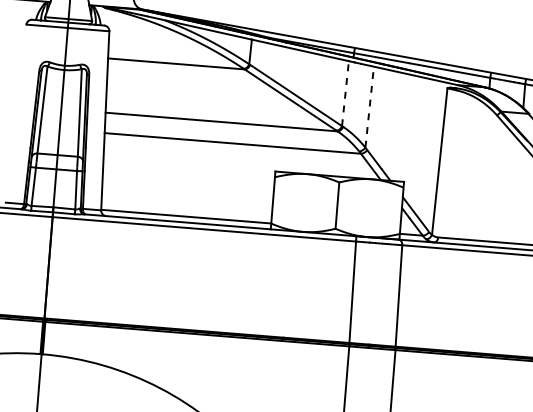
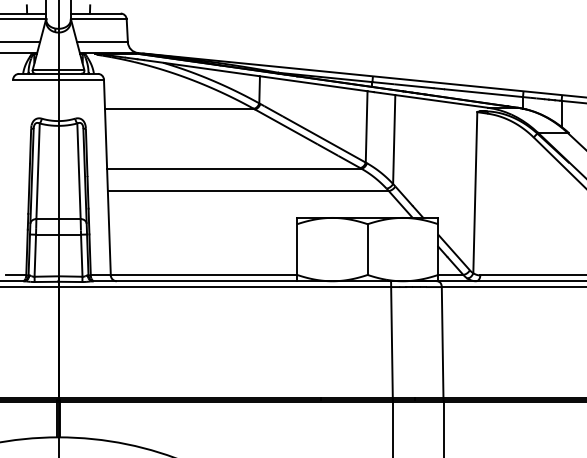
line: (345, 93) -> (366, 126), dashed -> solid
line: (369, 107) -> (394, 139), dashed -> solid

